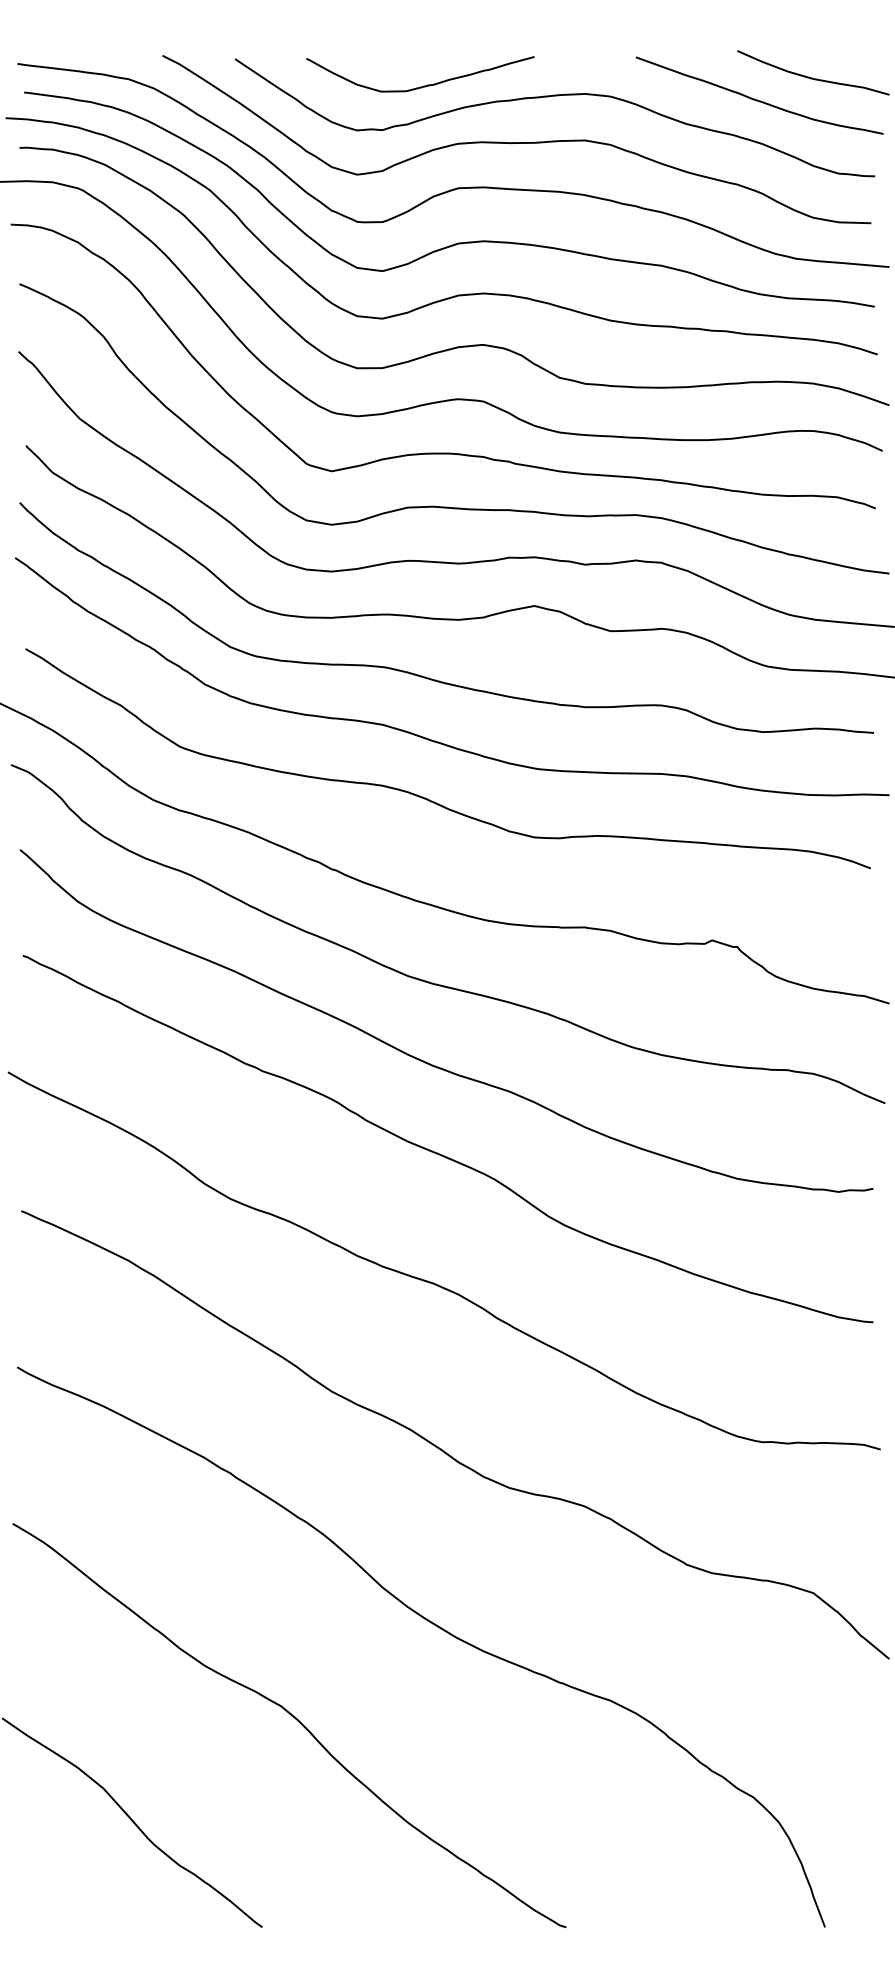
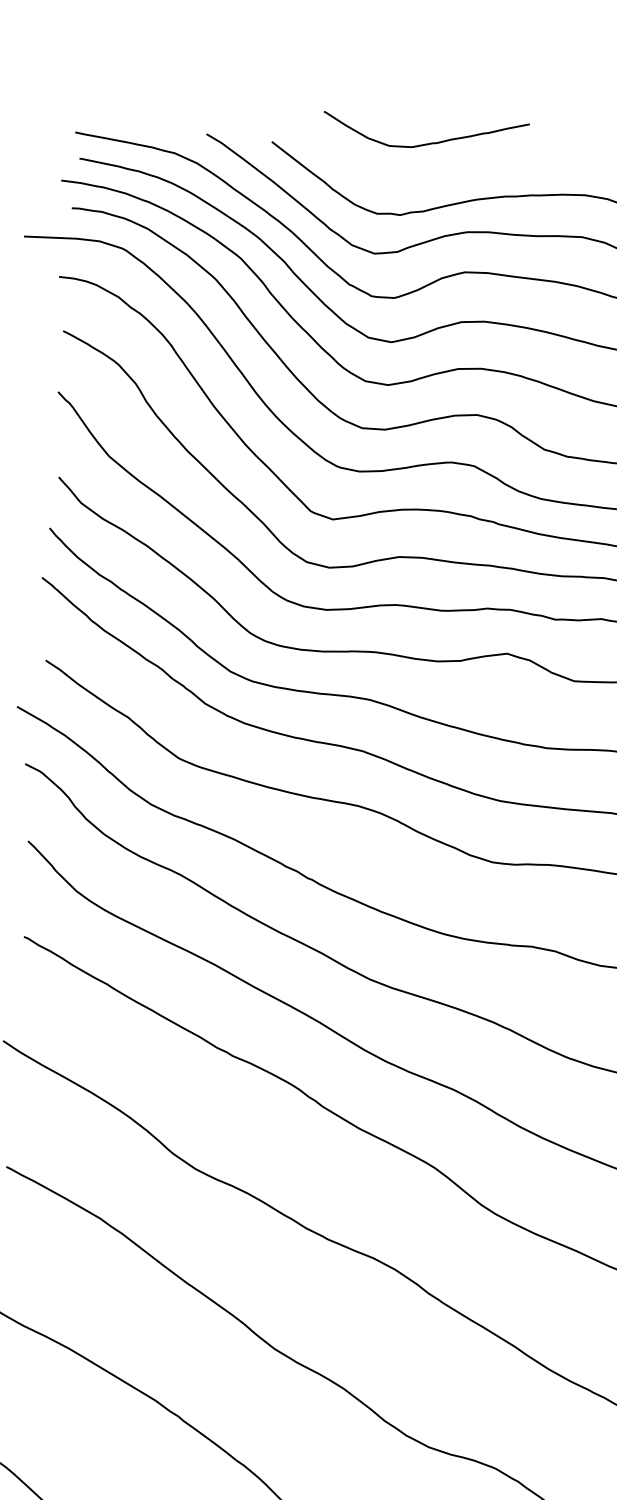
curve: (423, 85) -> (427, 143), moved

